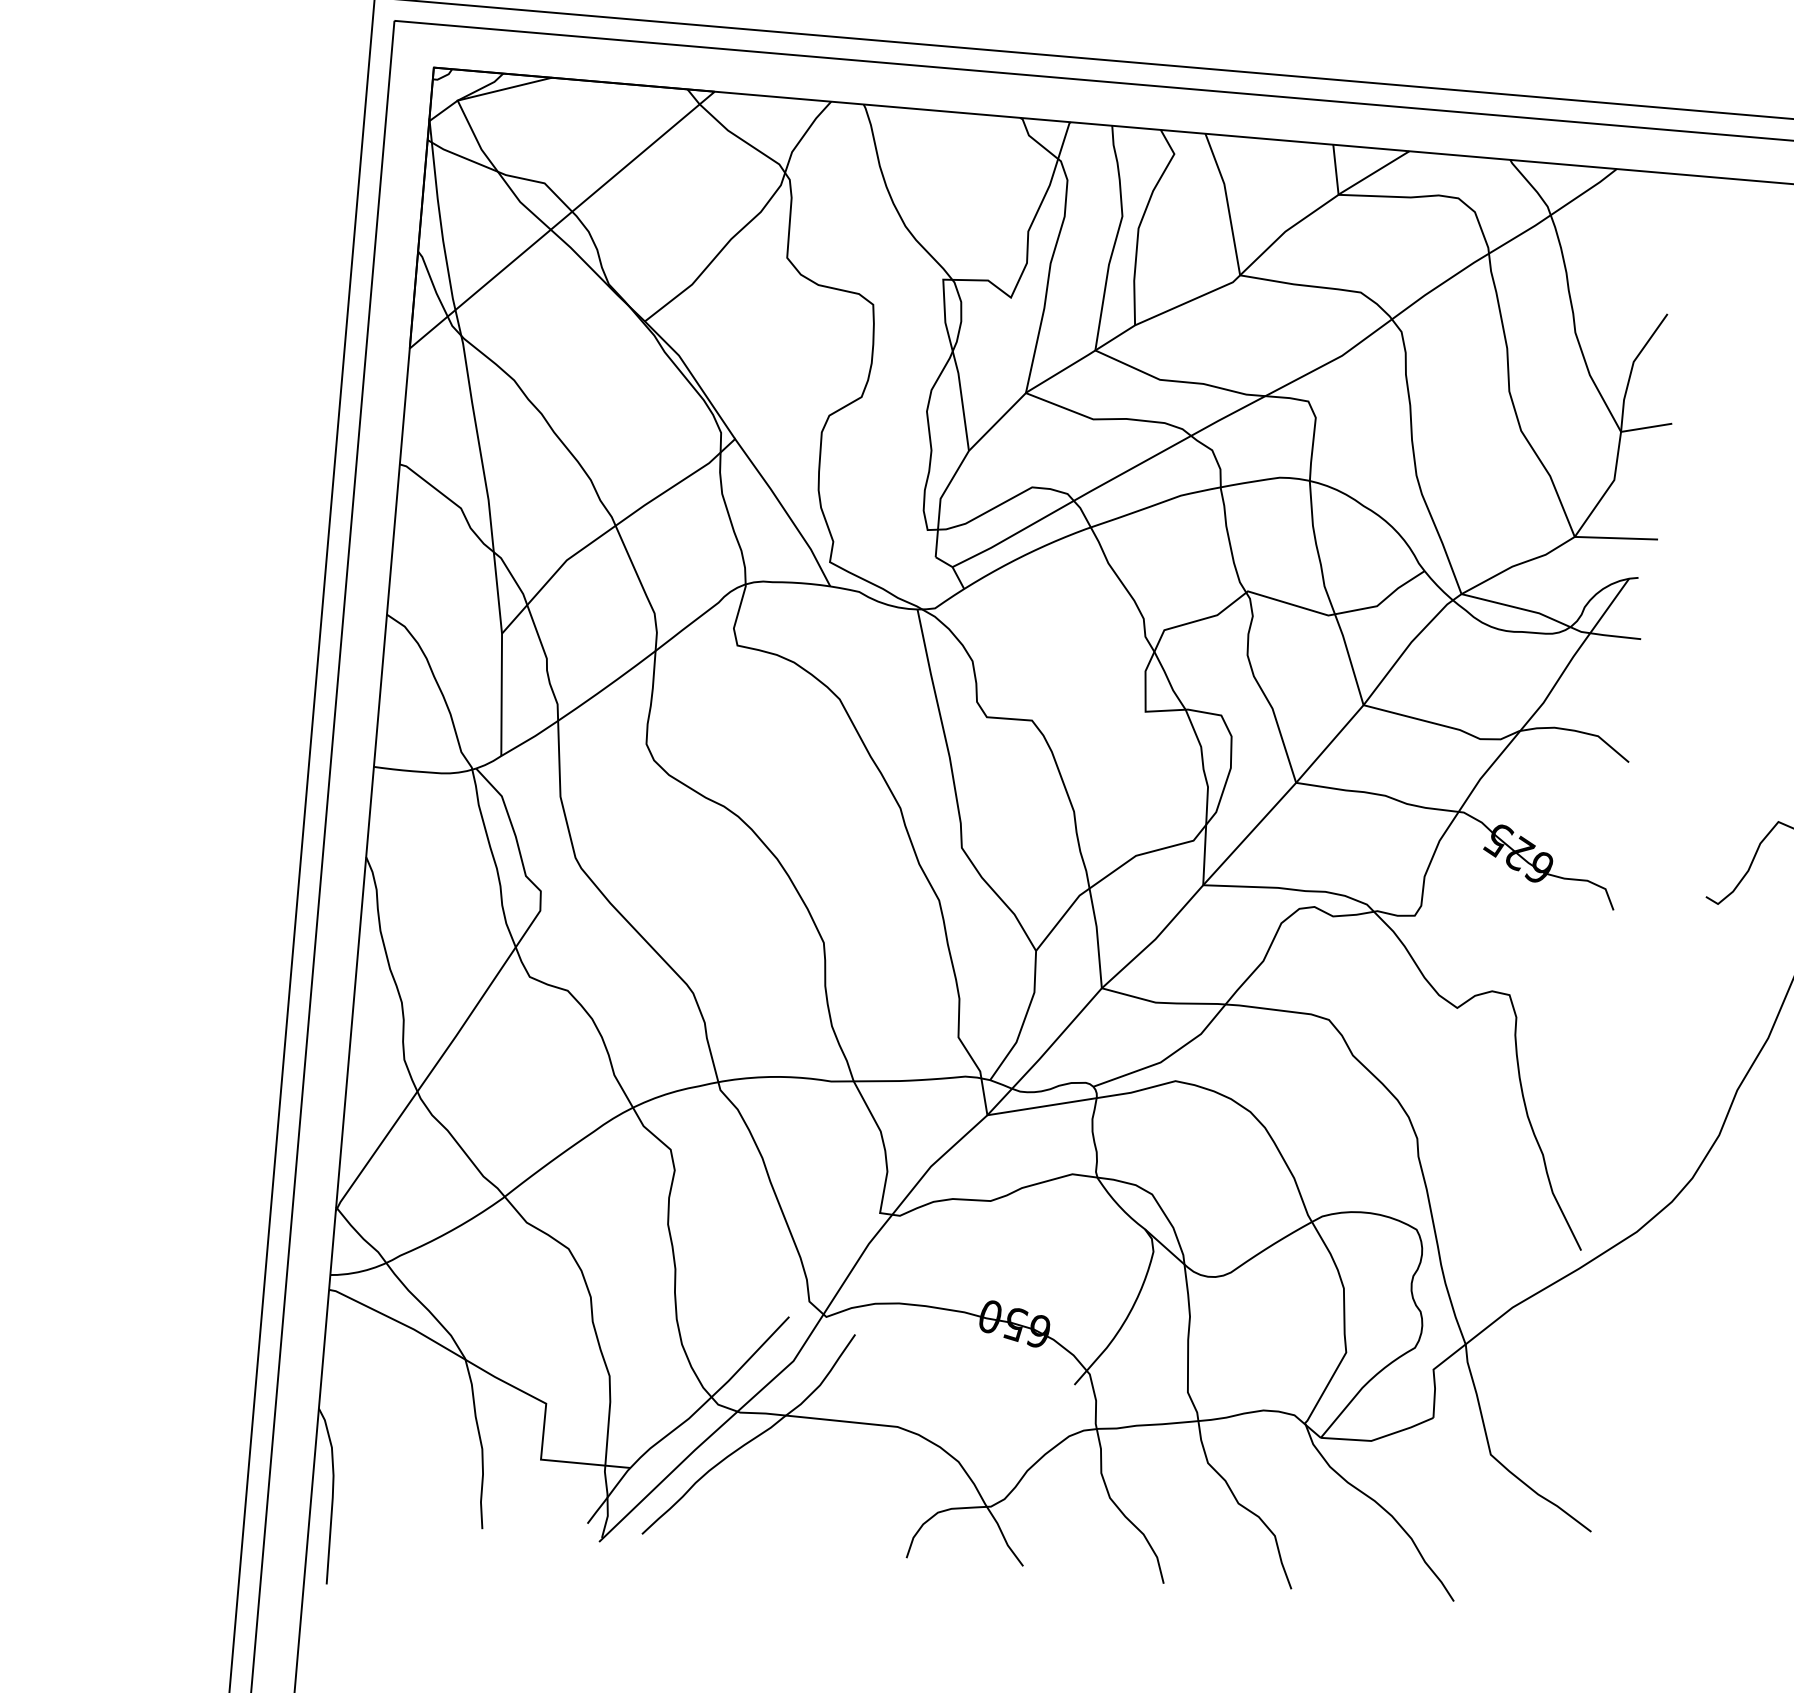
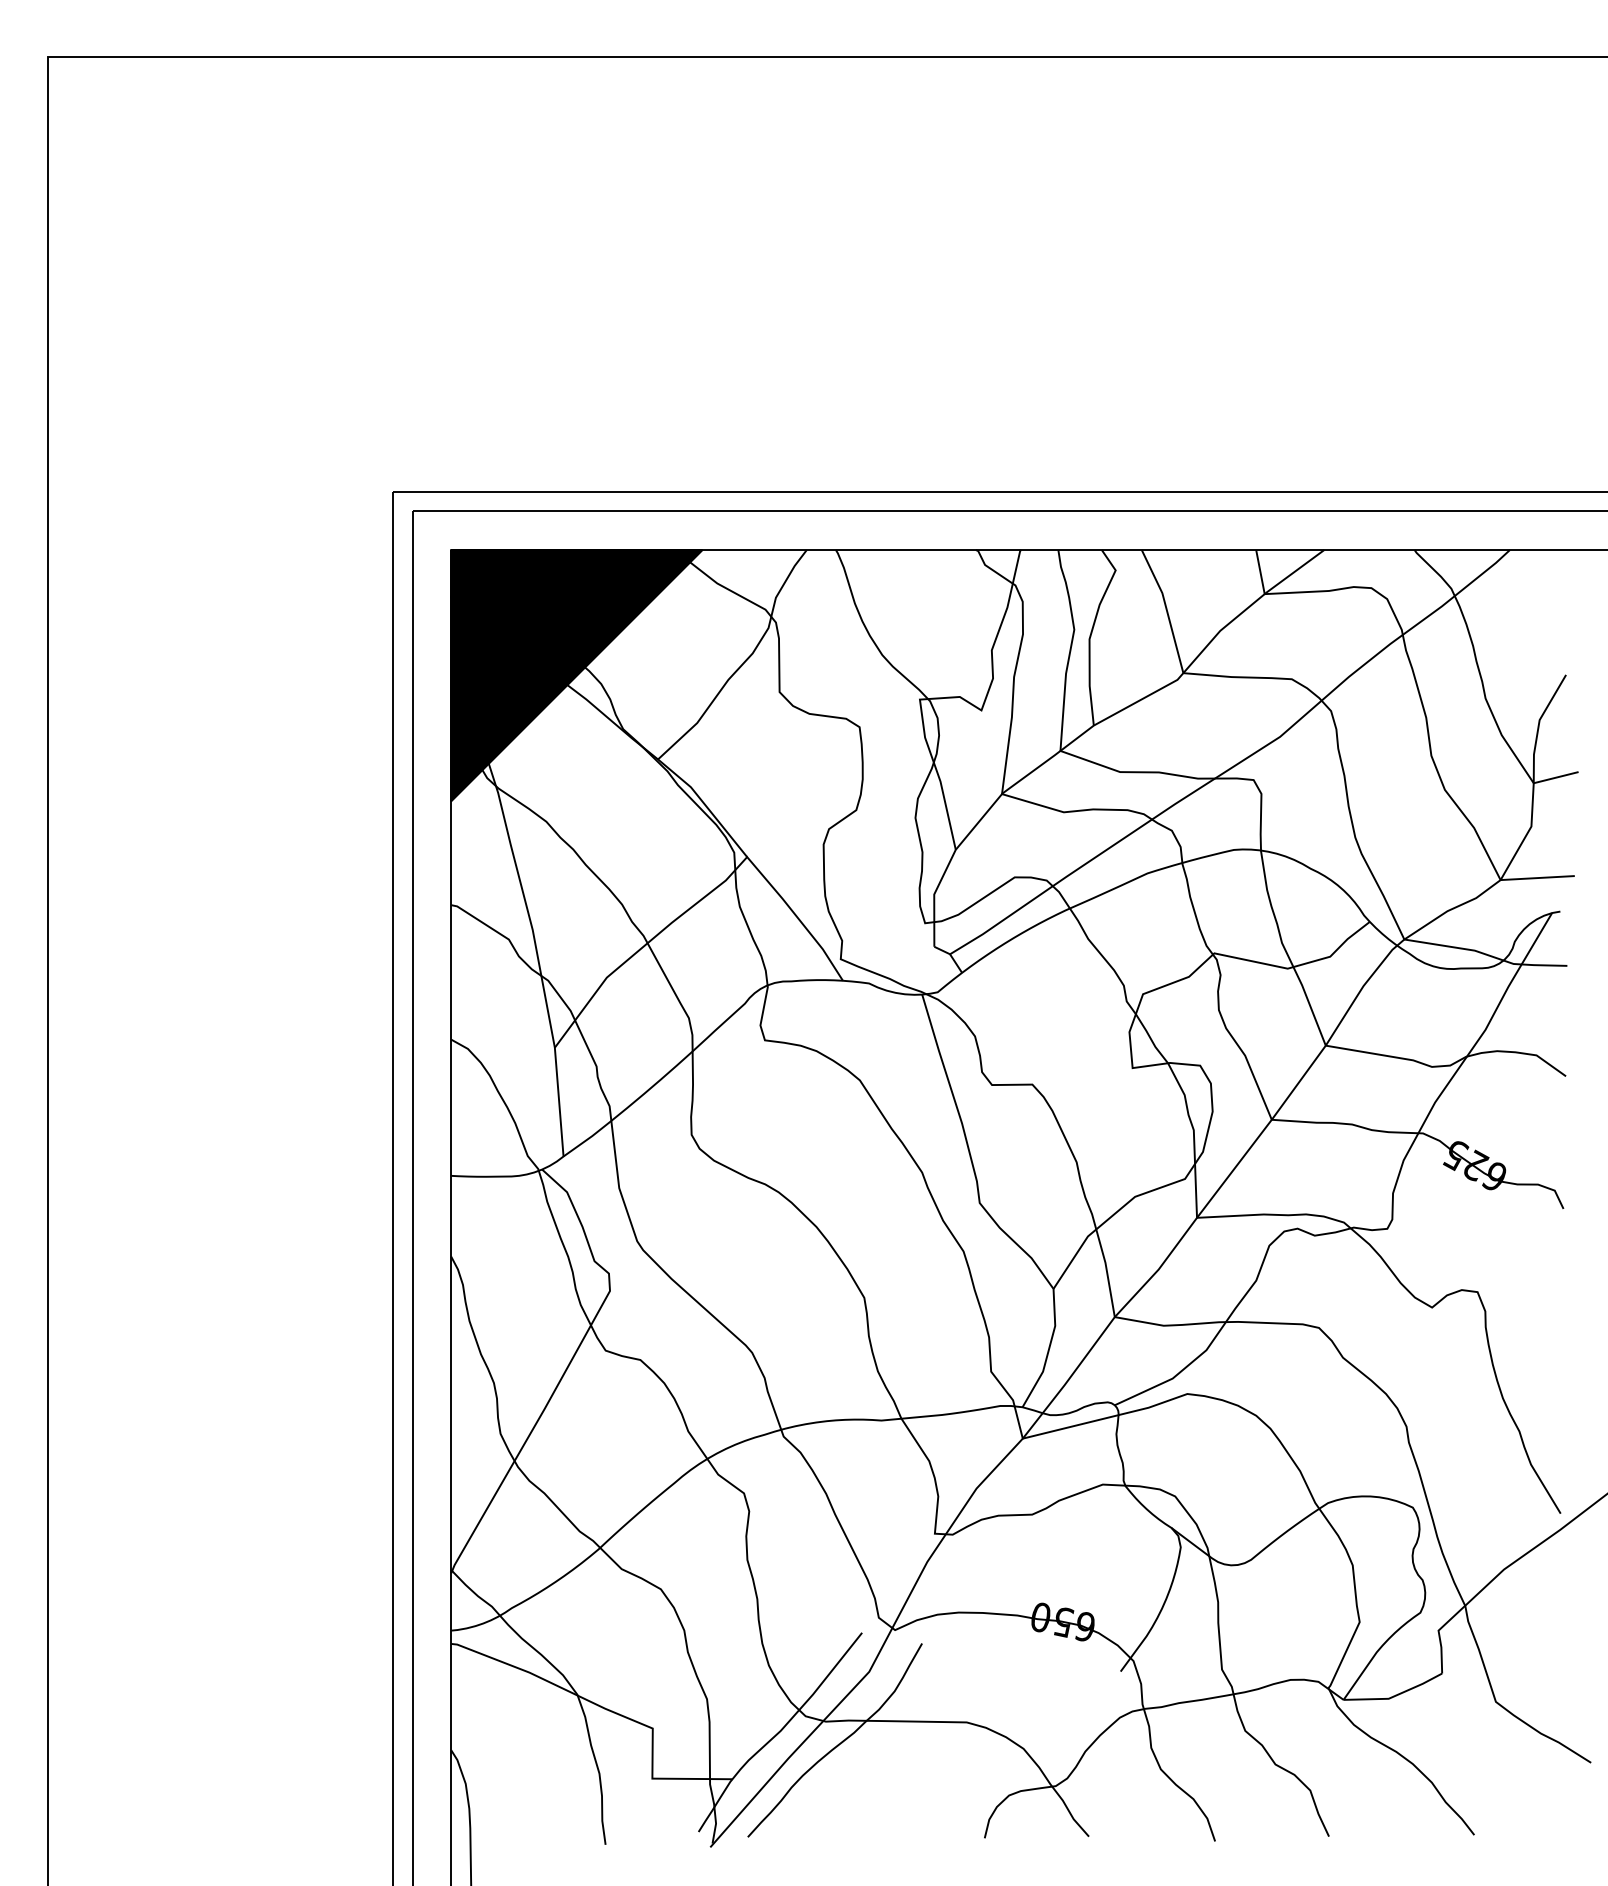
fill: (561, 219) -> (576, 675), added

